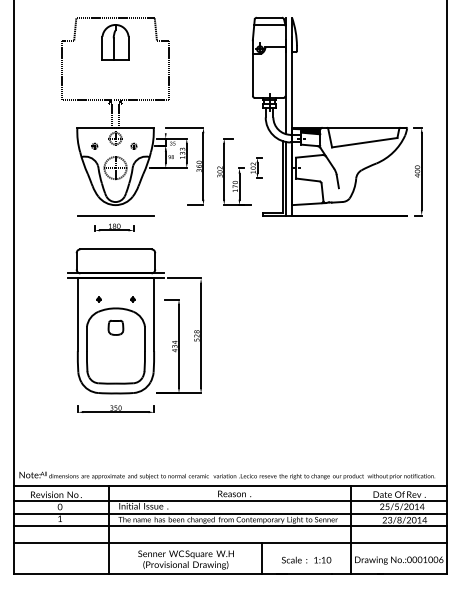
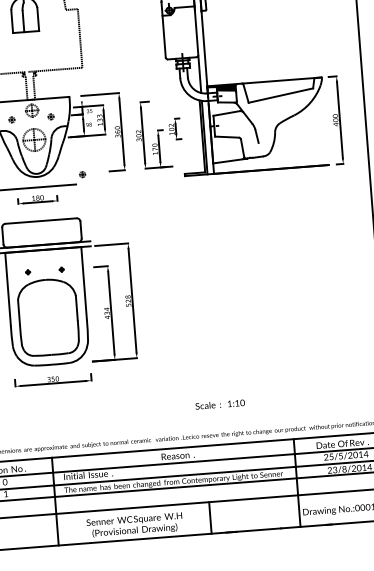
part: (160, 205) -> (82, 173), added
part: (115, 327) -> (46, 298), removed
text: (306, 559) -> (220, 403), moved

